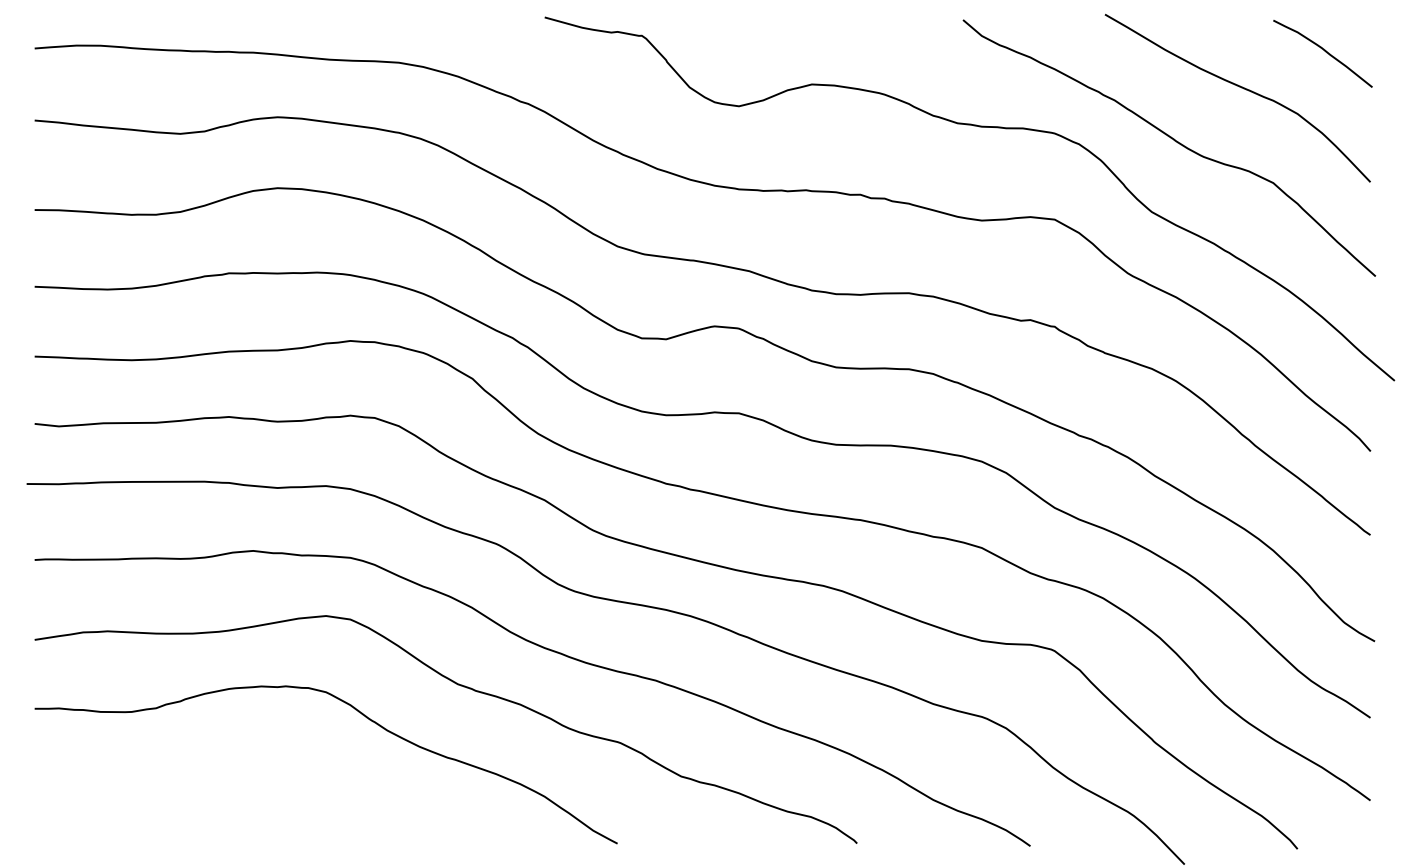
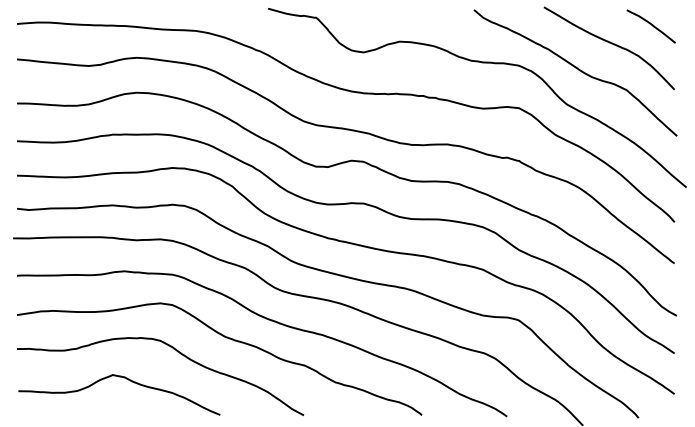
curve: (257, 770) -> (126, 379), added

